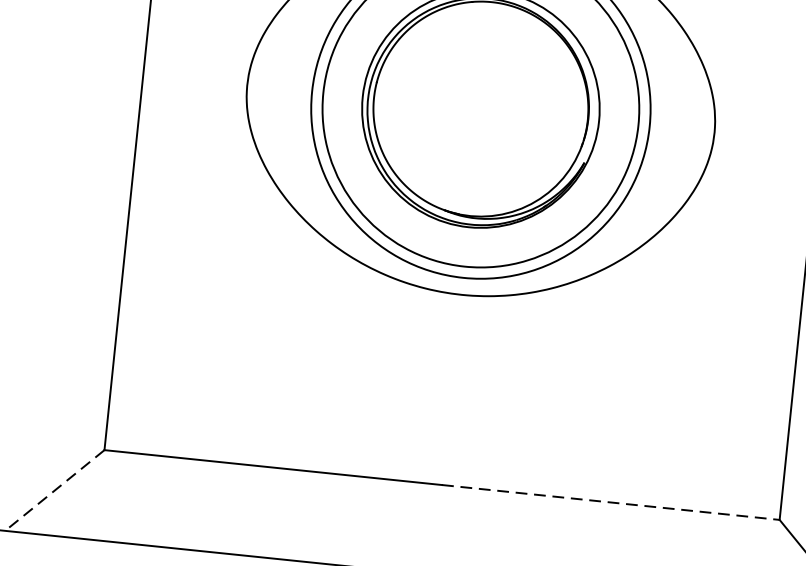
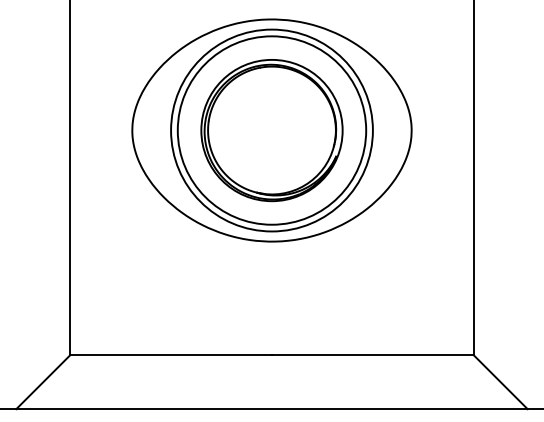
line: (53, 490) -> (42, 382), dashed -> solid
line: (610, 502) -> (372, 355), dashed -> solid

